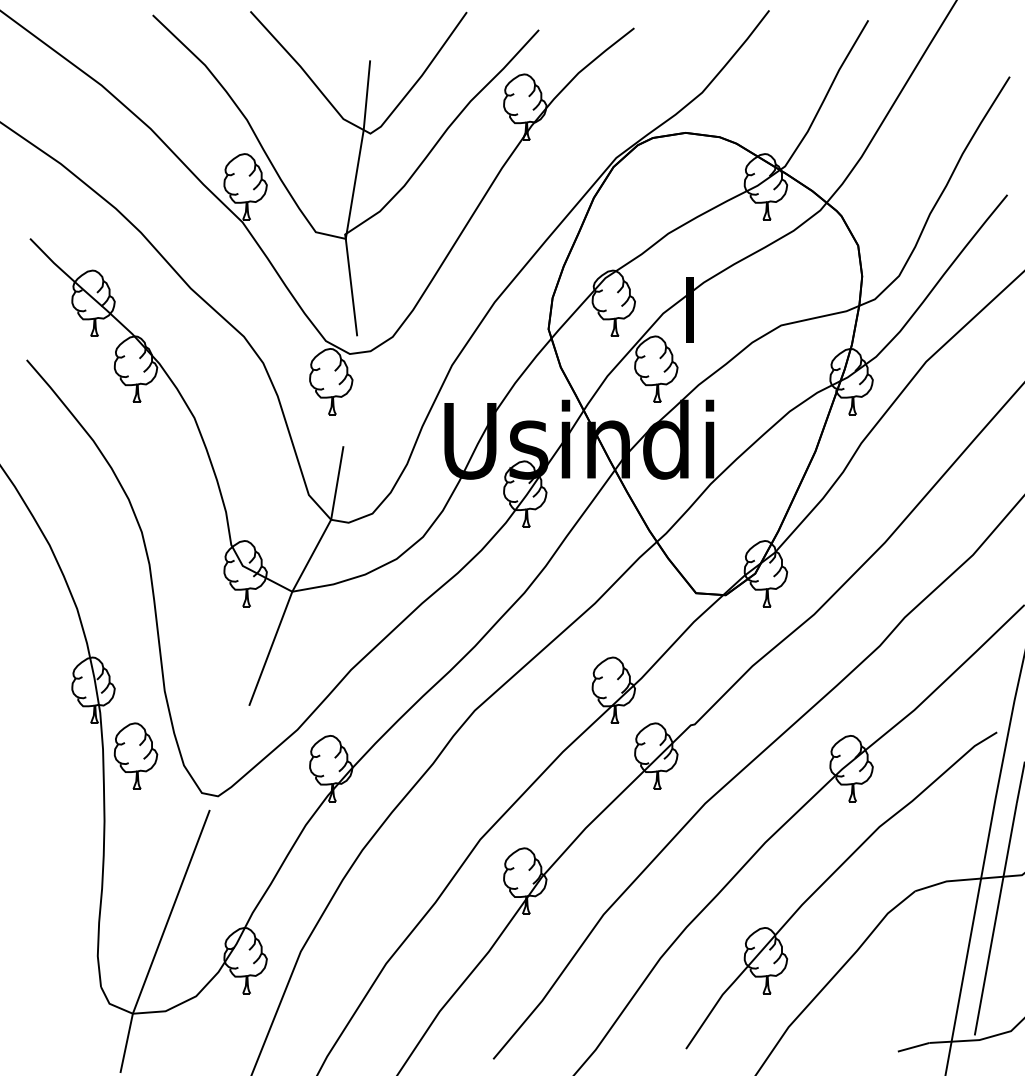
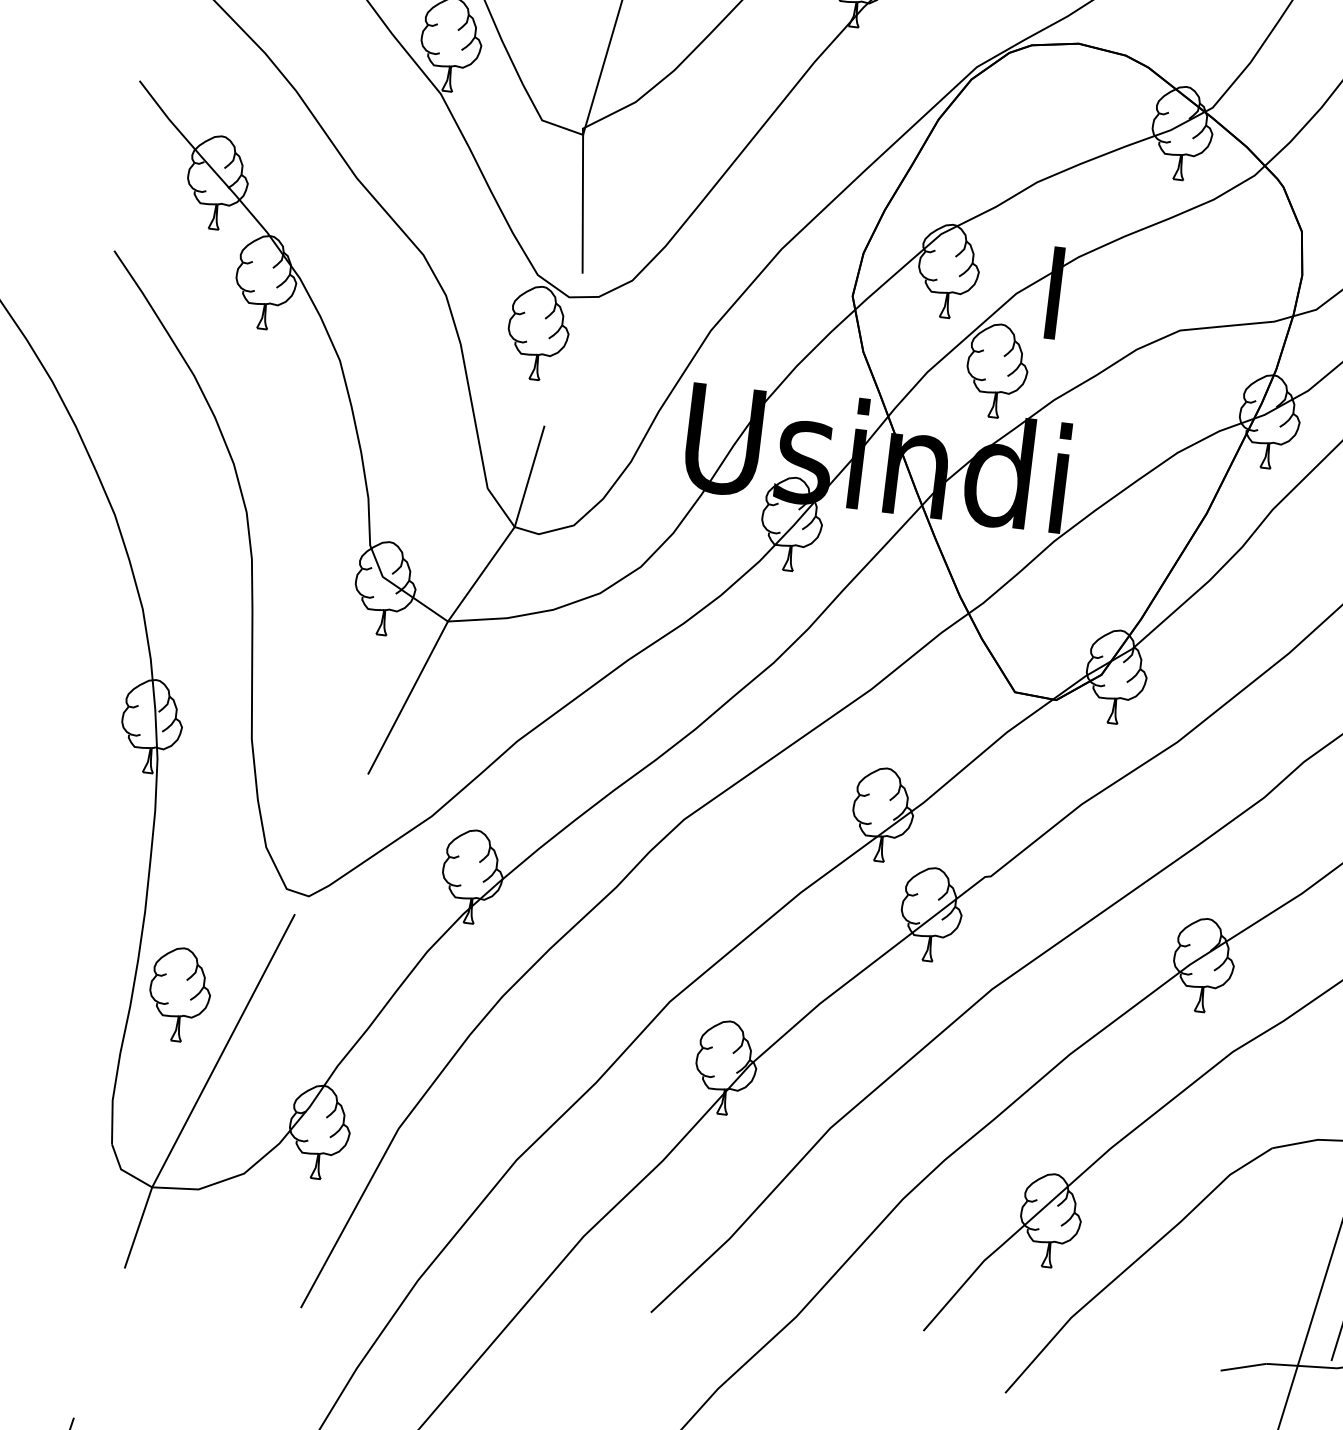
part: (135, 755) -> (179, 993), moved

